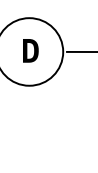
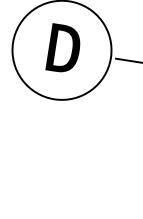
part: (30, 50) -> (63, 48), size x1.43

